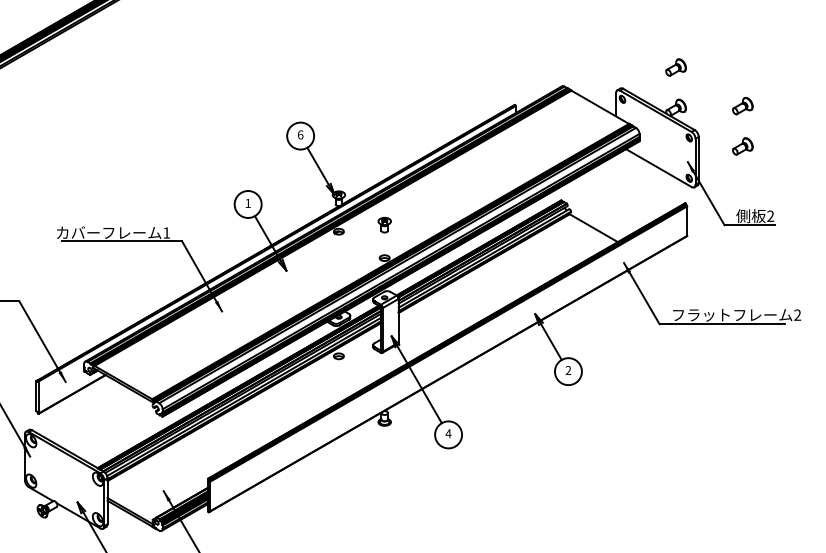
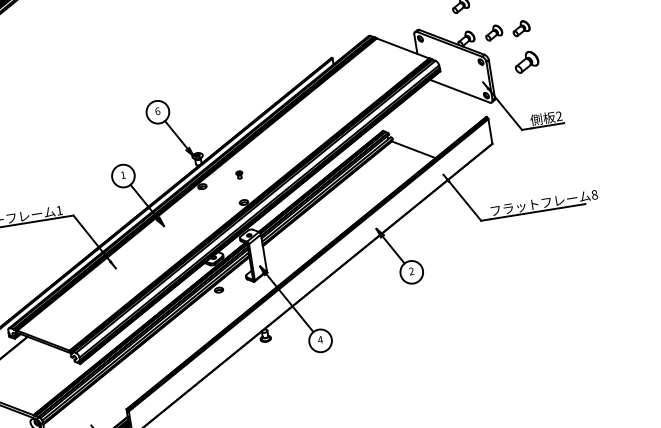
part: (709, 105) -> (493, 32), added
part: (742, 146) -> (526, 62), size x1.4
part: (384, 224) -> (239, 174), size x0.6
text: (797, 314) -> (594, 194), 2 -> 8

